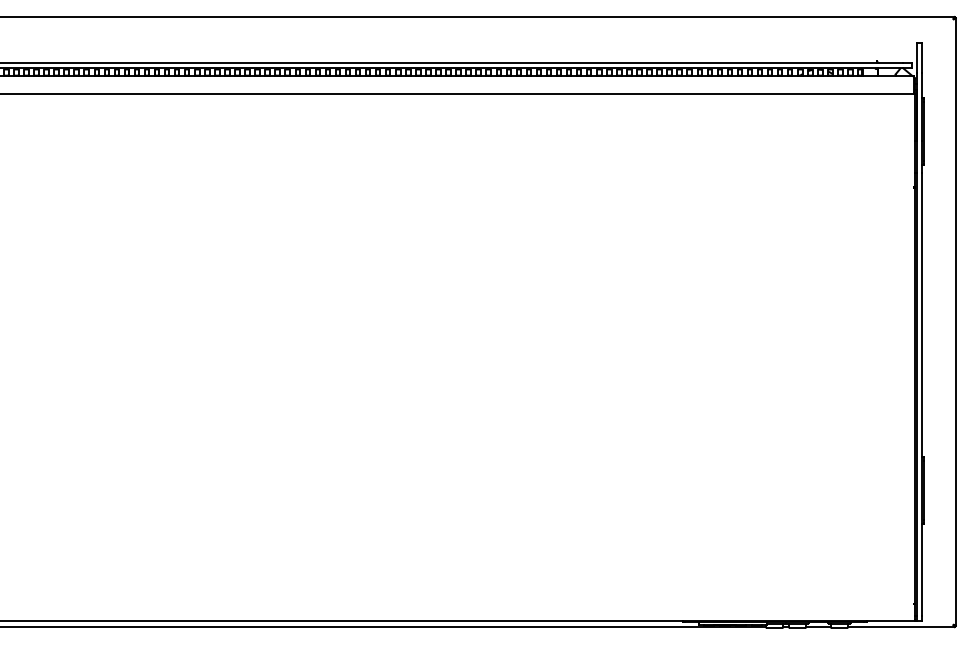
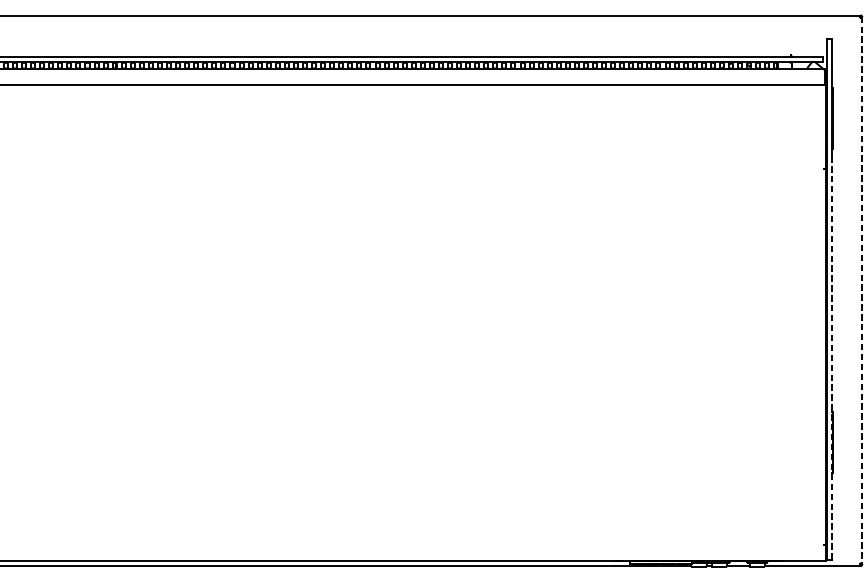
line: (955, 322) -> (861, 291), solid -> dashed
line: (921, 394) -> (831, 355), solid -> dashed

